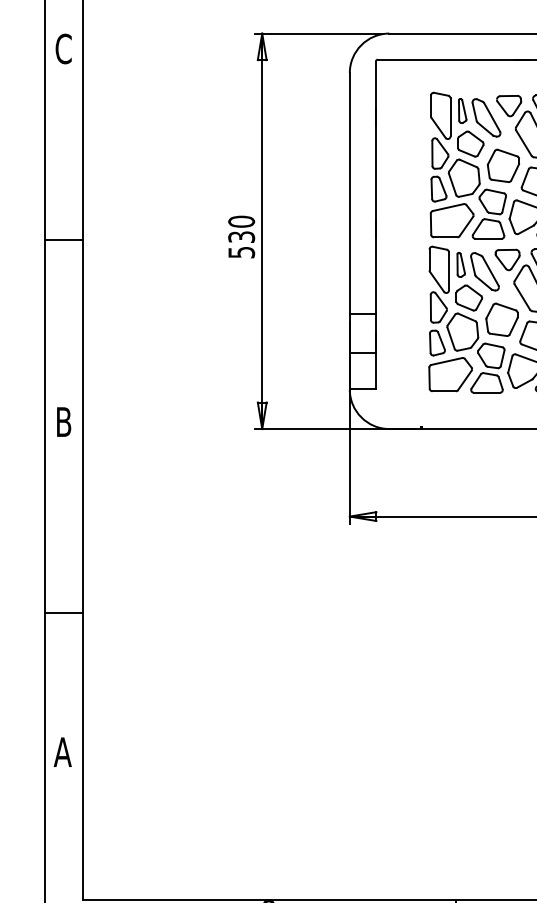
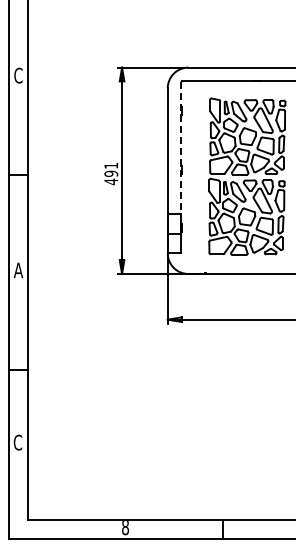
line: (376, 188) -> (181, 148), solid -> dashed
text: (241, 236) -> (111, 173), 530 -> 491
text: (63, 420) -> (18, 269), B -> A
text: (61, 751) -> (17, 442), A -> C

